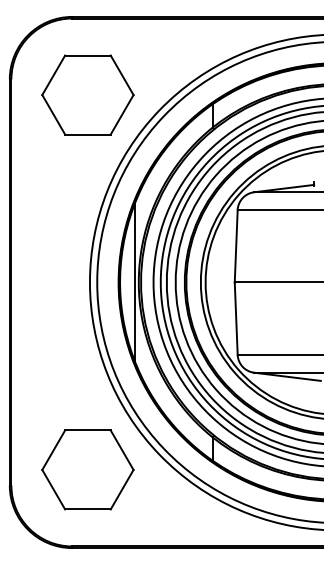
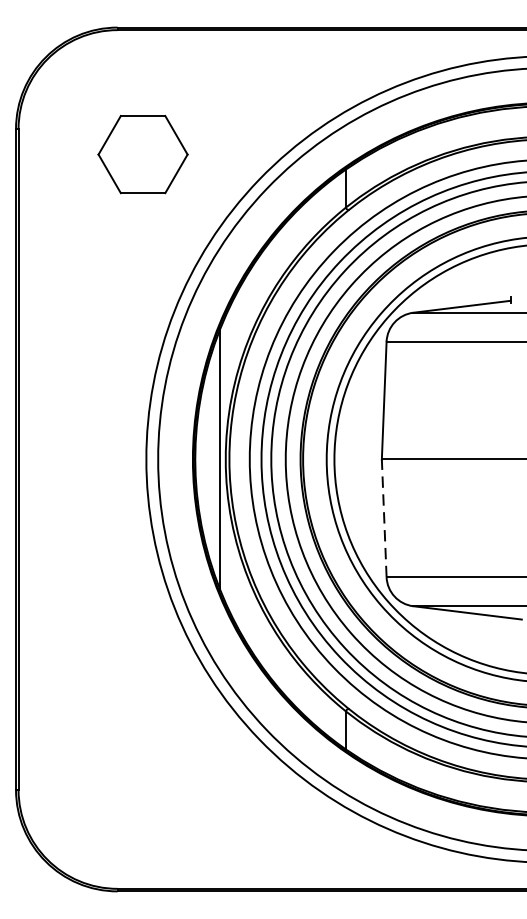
part: (87, 94) -> (142, 153), size x0.6
line: (236, 318) -> (384, 518), solid -> dashed
part: (87, 469) -> (142, 763), removed

